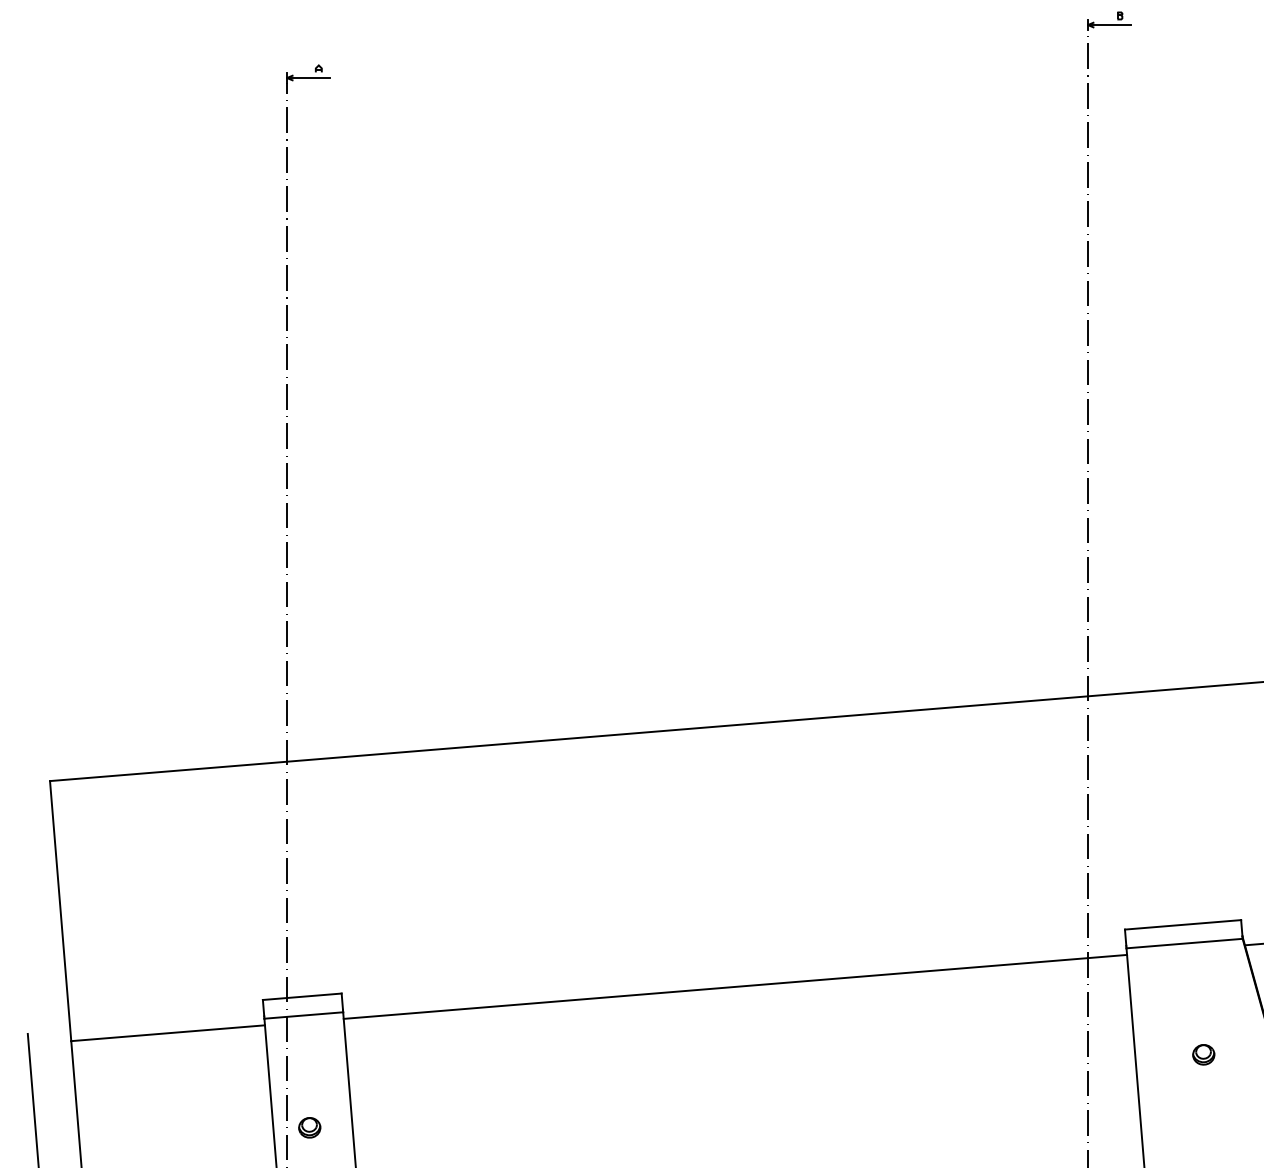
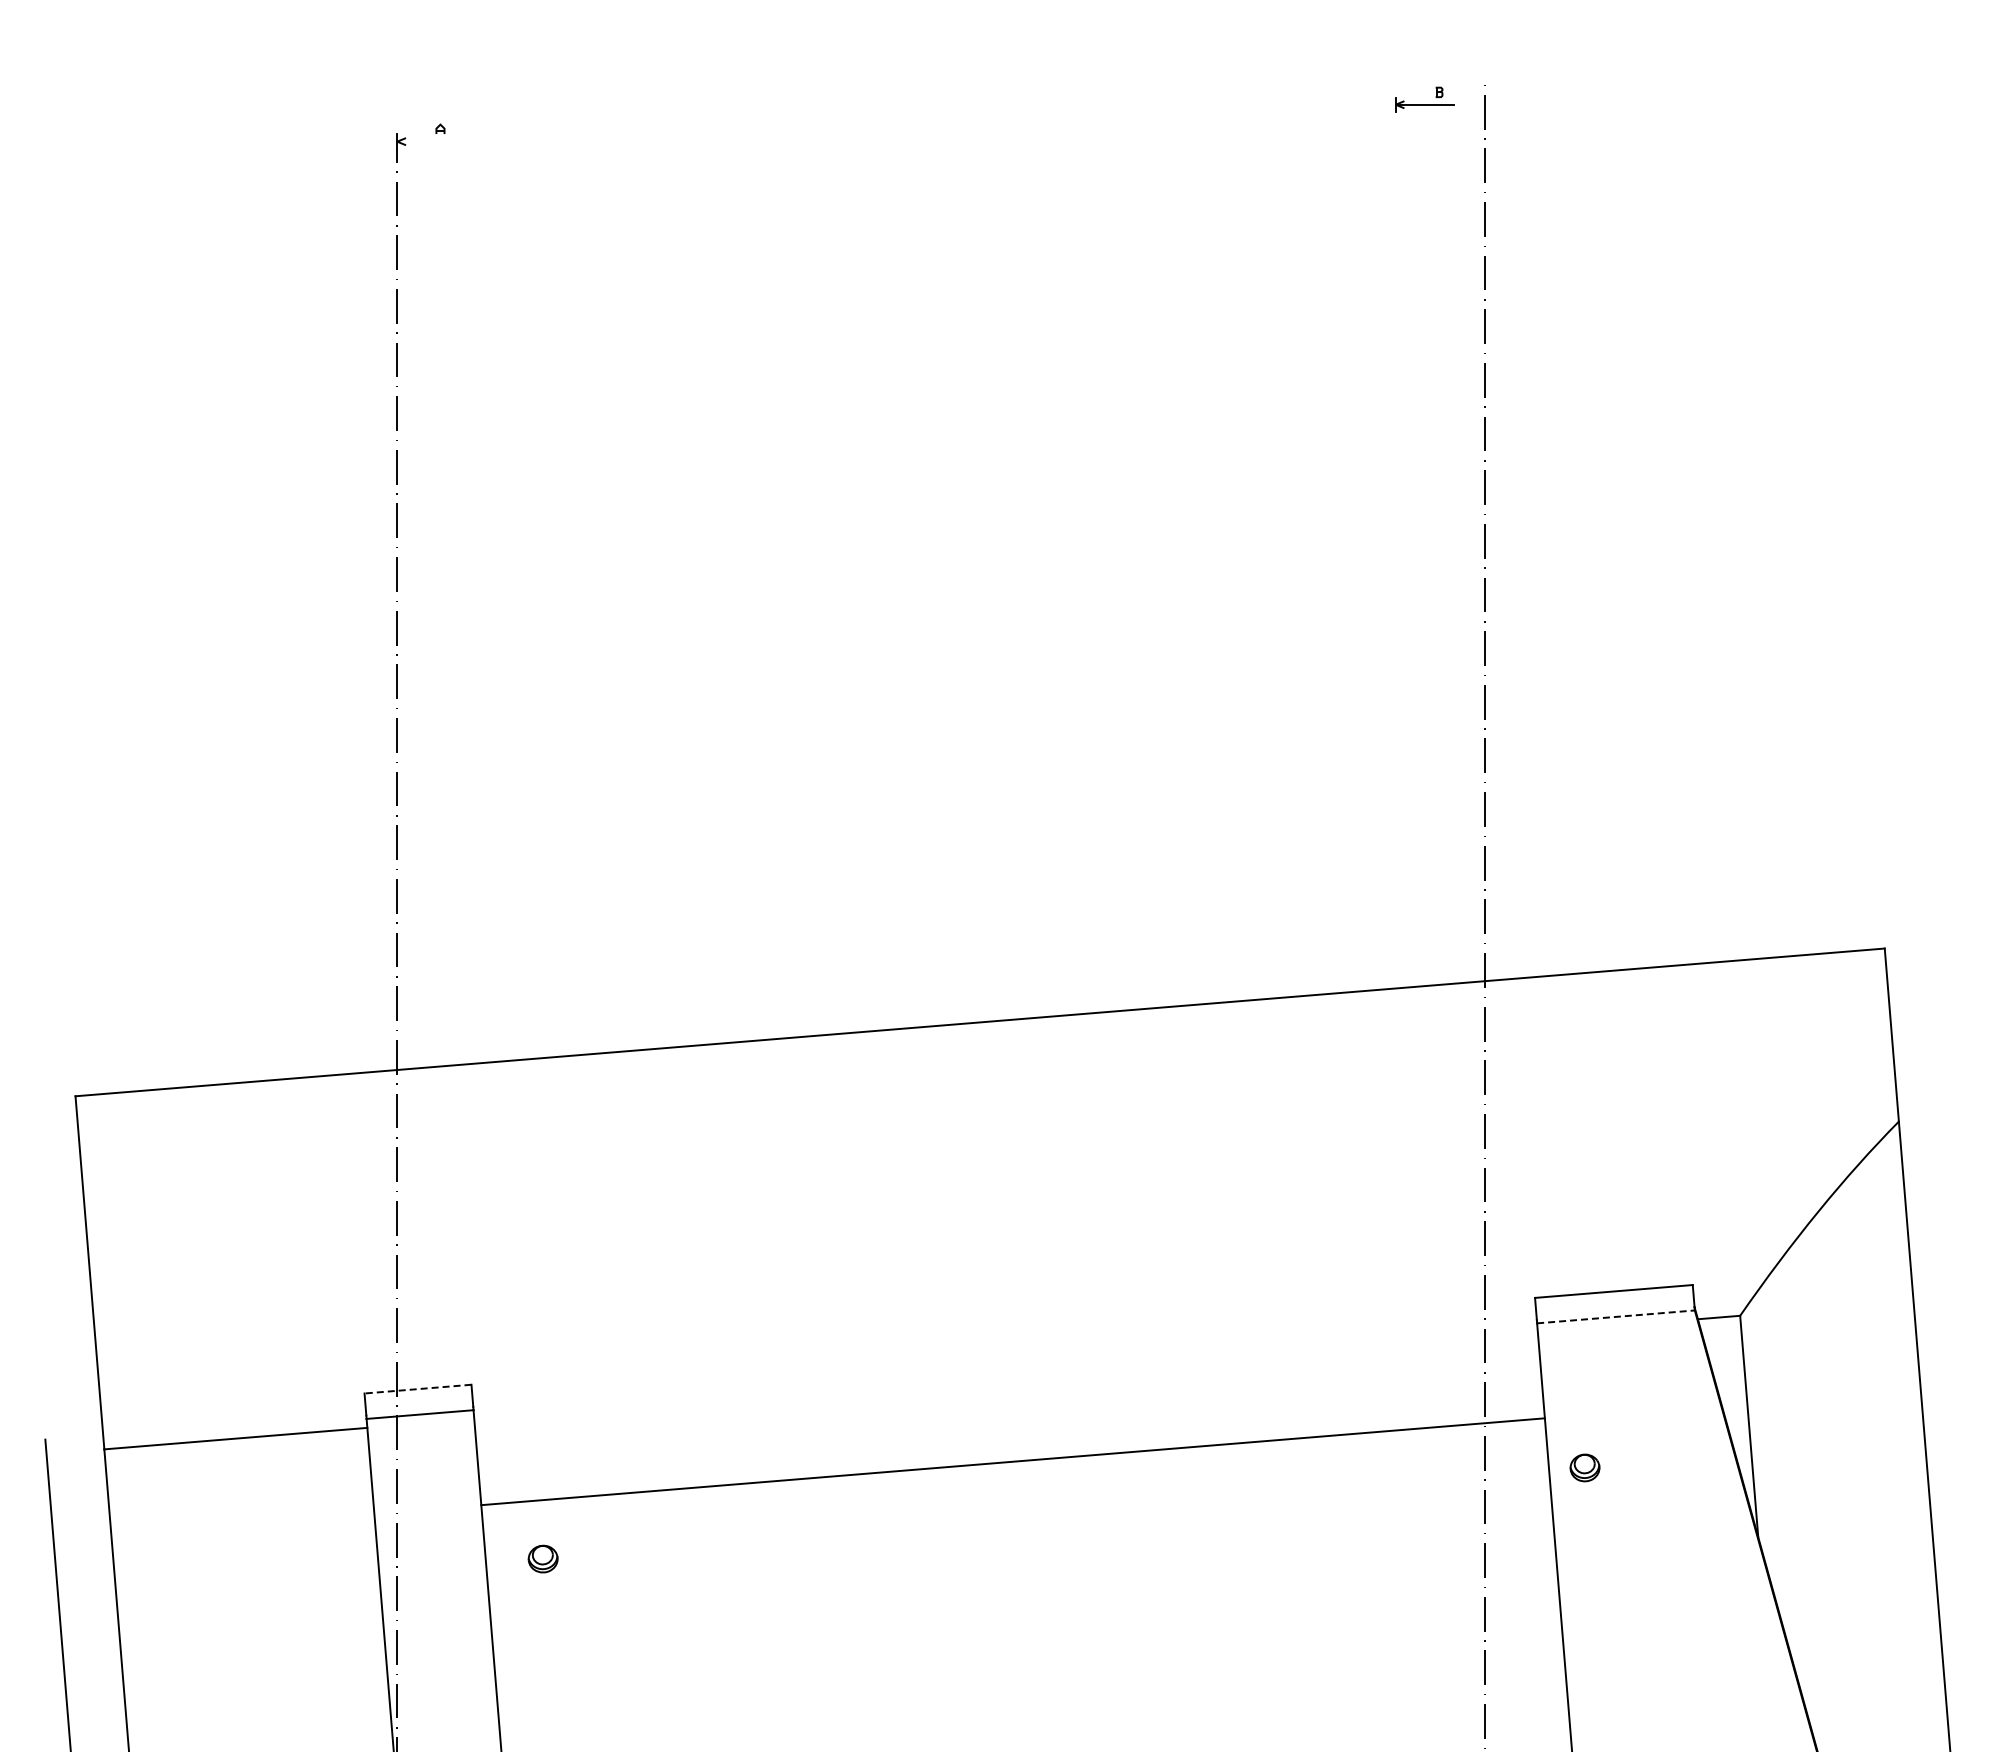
part: (1109, 21) -> (1424, 99), moved
line: (308, 77) -> (426, 141), removed
line: (1184, 943) -> (1616, 1316), solid -> dashed
line: (734, 986) -> (1012, 1461), moved
line: (302, 997) -> (418, 1389), solid -> dashed
part: (1203, 1054) -> (1584, 1467), moved
part: (309, 1127) -> (542, 1558), moved

